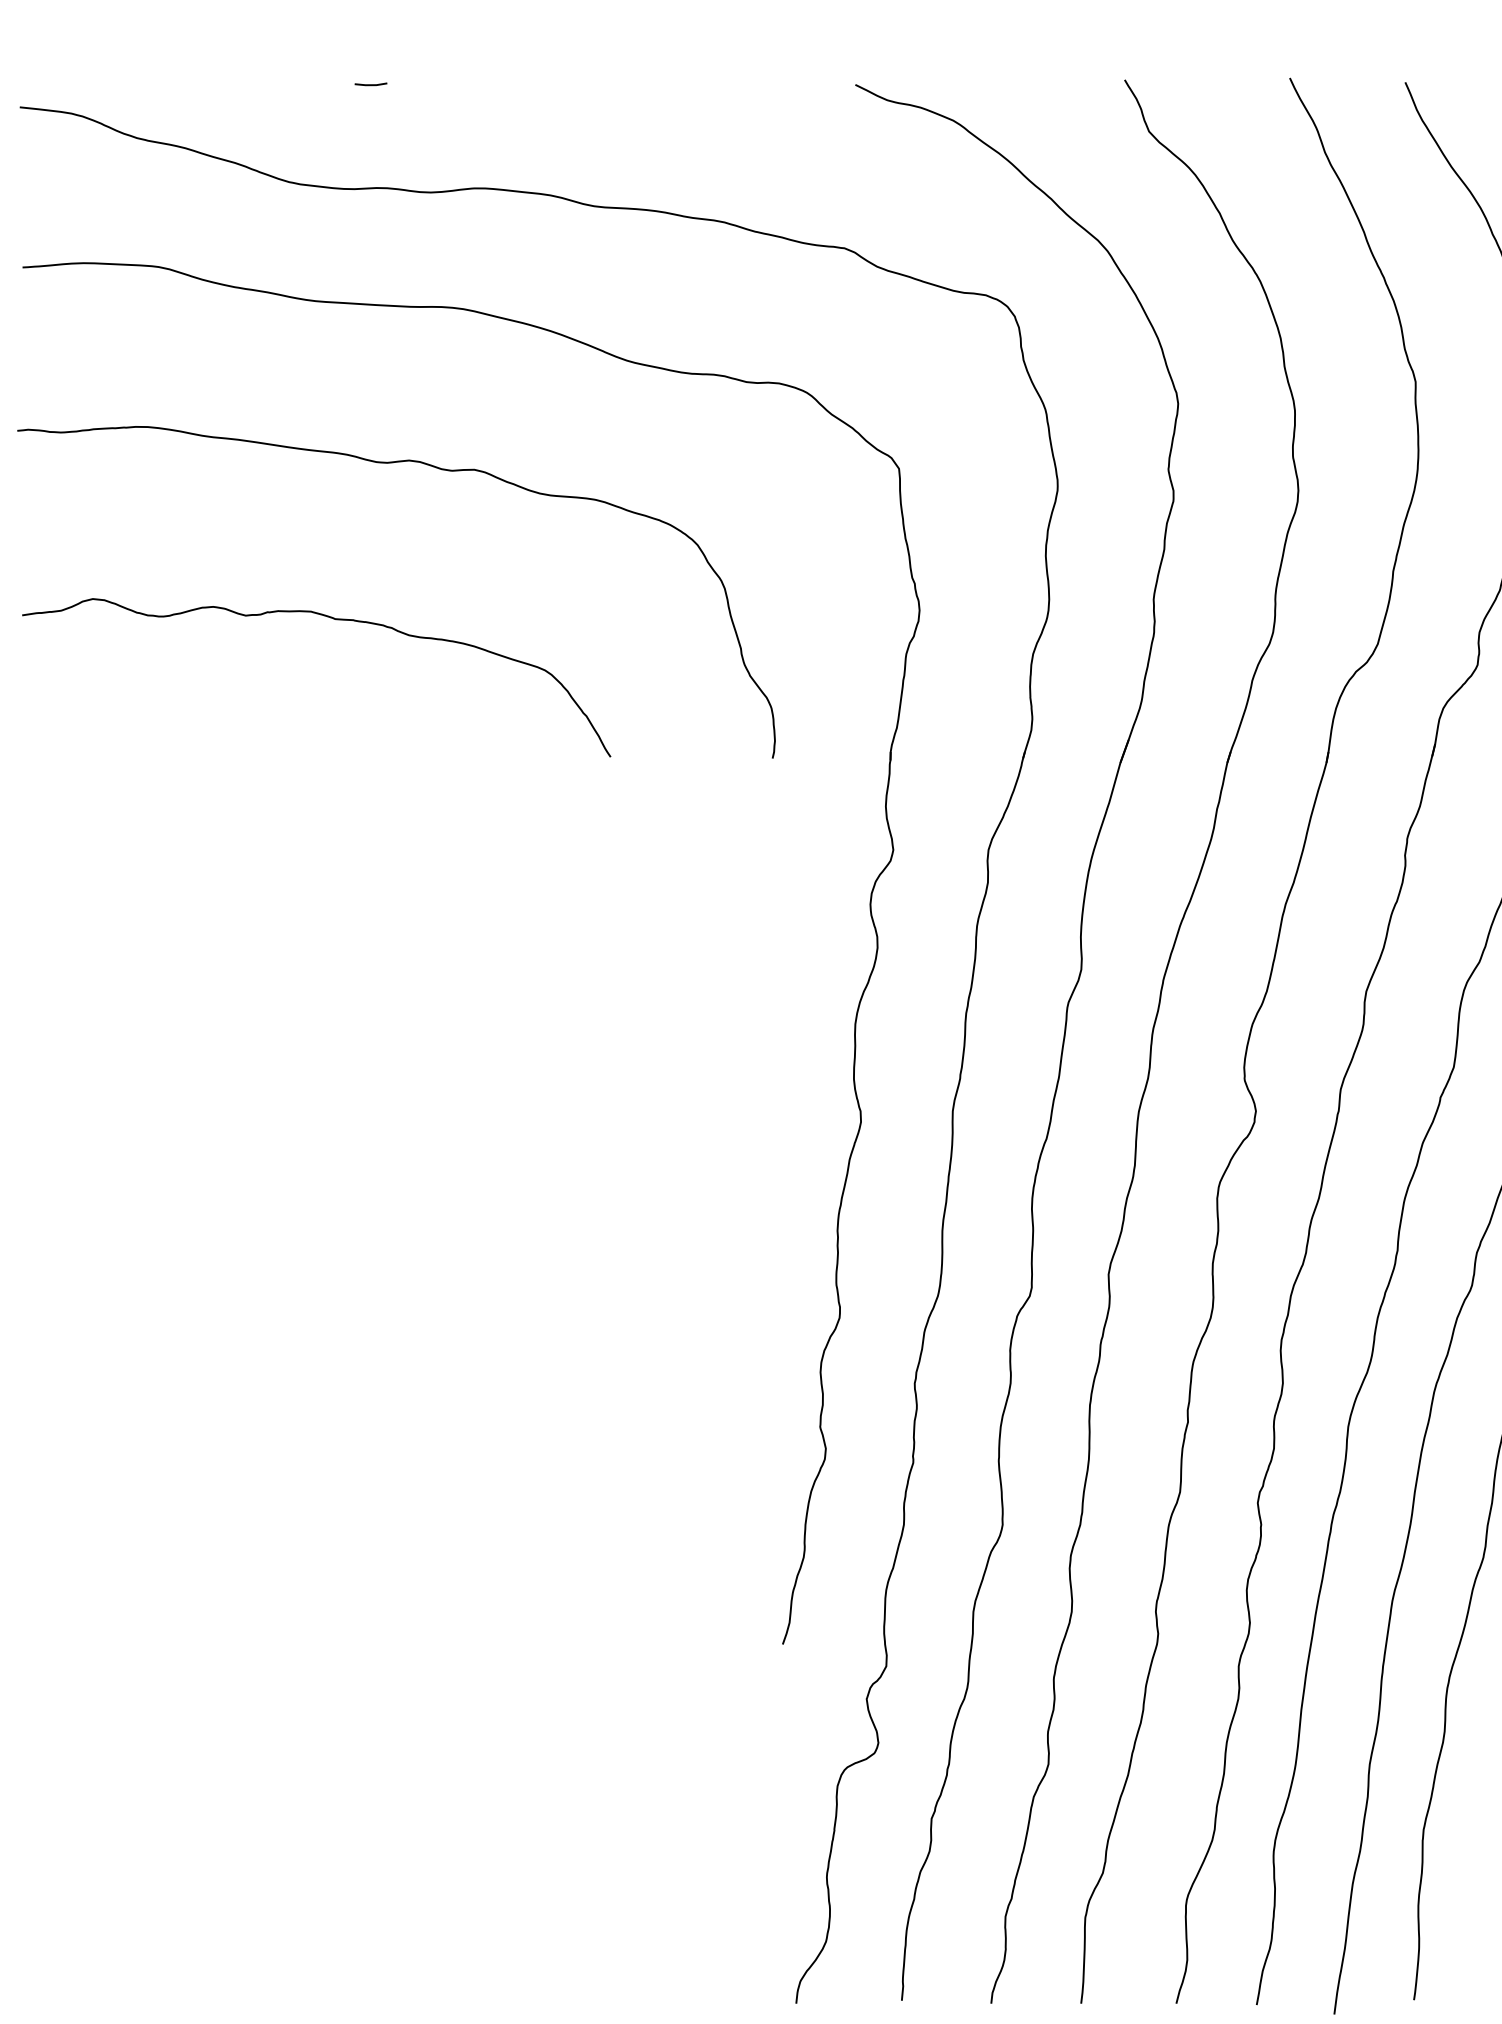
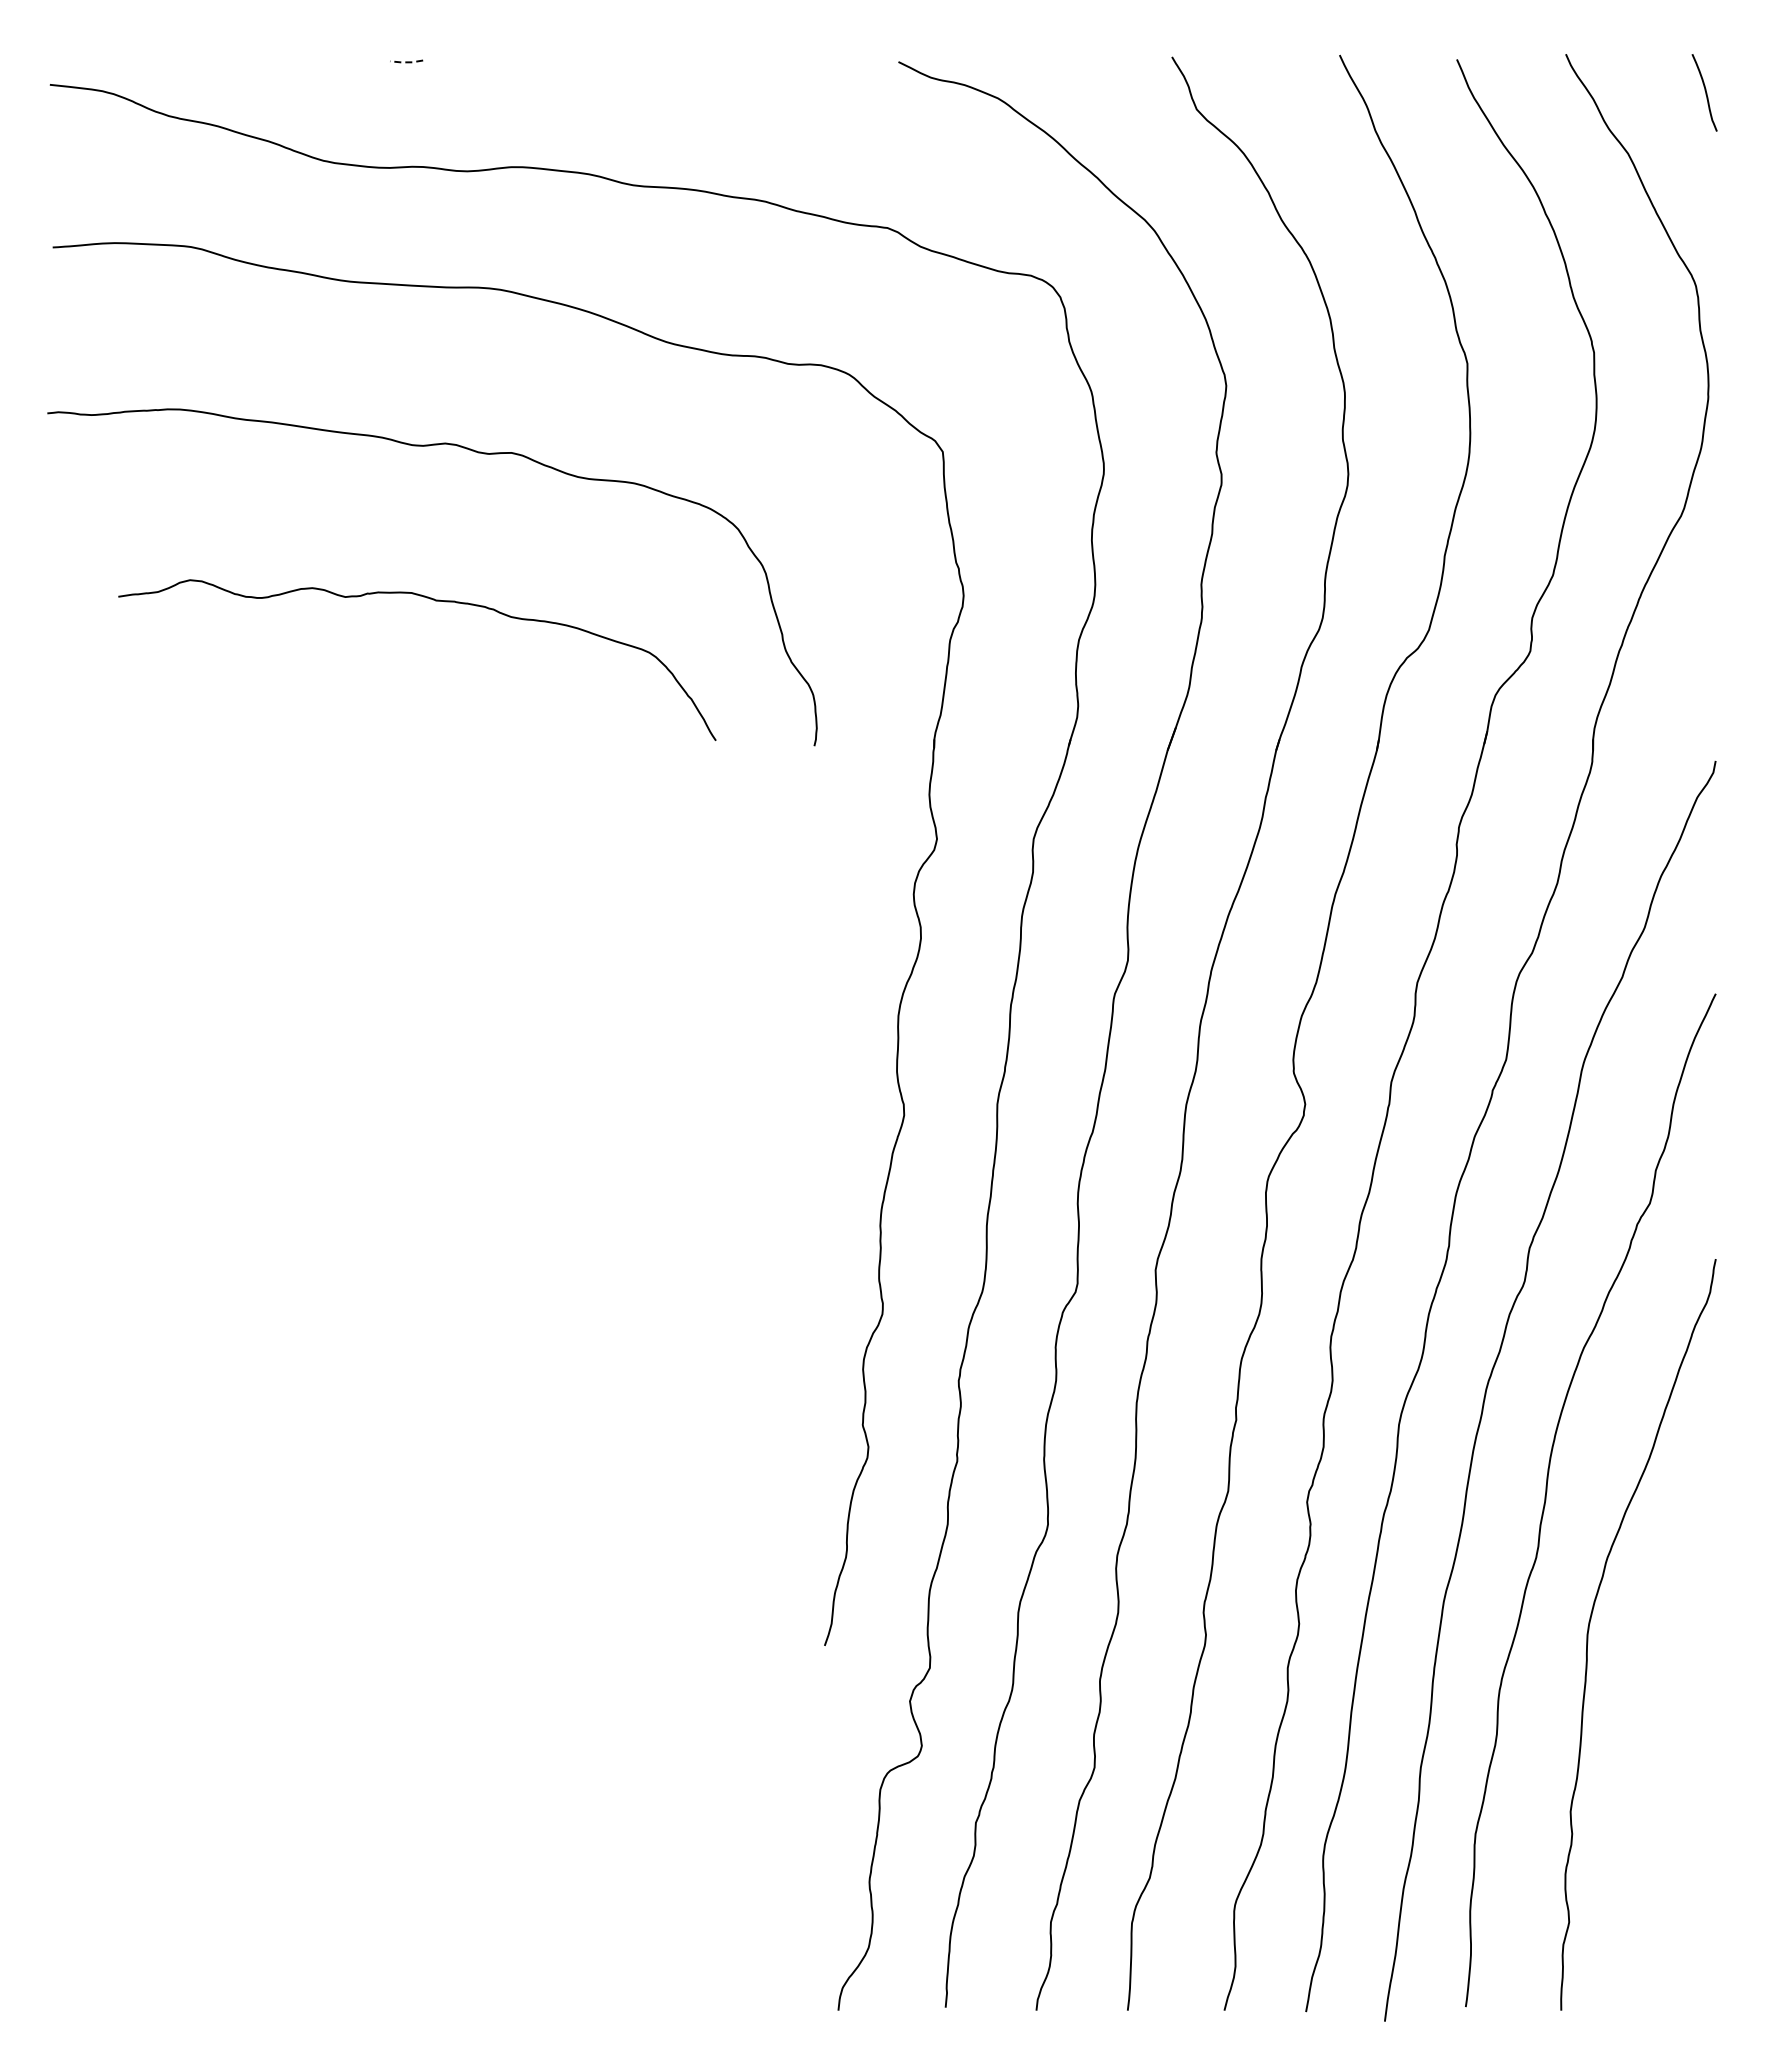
line: (370, 85) -> (406, 62), solid -> dashed
curve: (334, 620) -> (435, 601), moved

